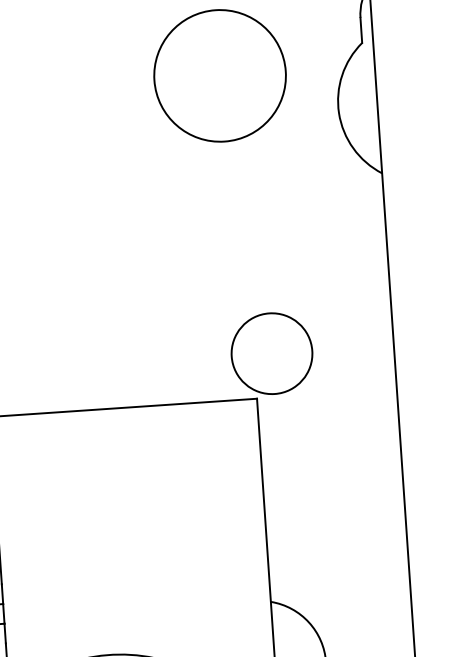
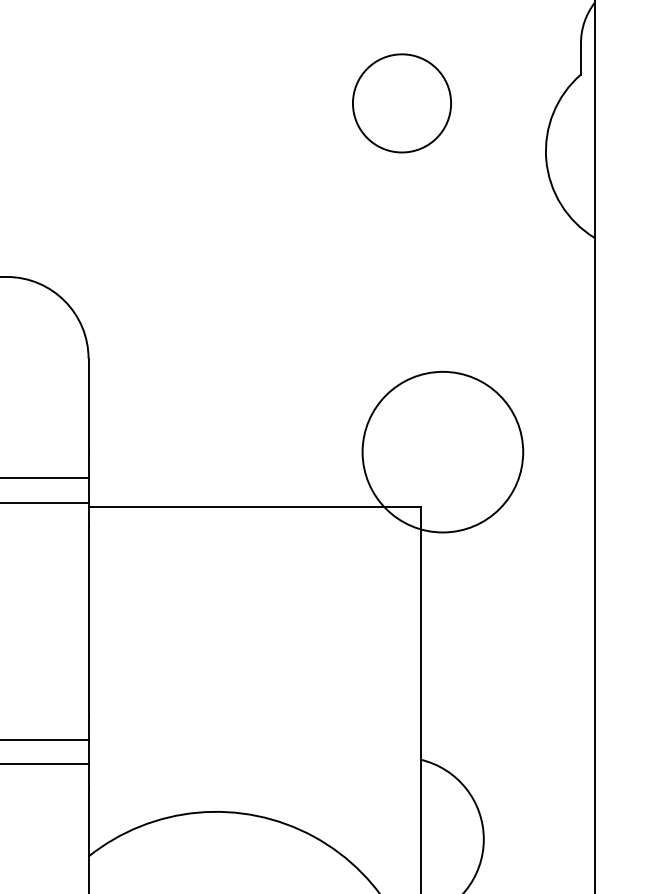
circle: (219, 75) -> (401, 103), size x0.6
circle: (271, 353) -> (442, 451), size x1.6

